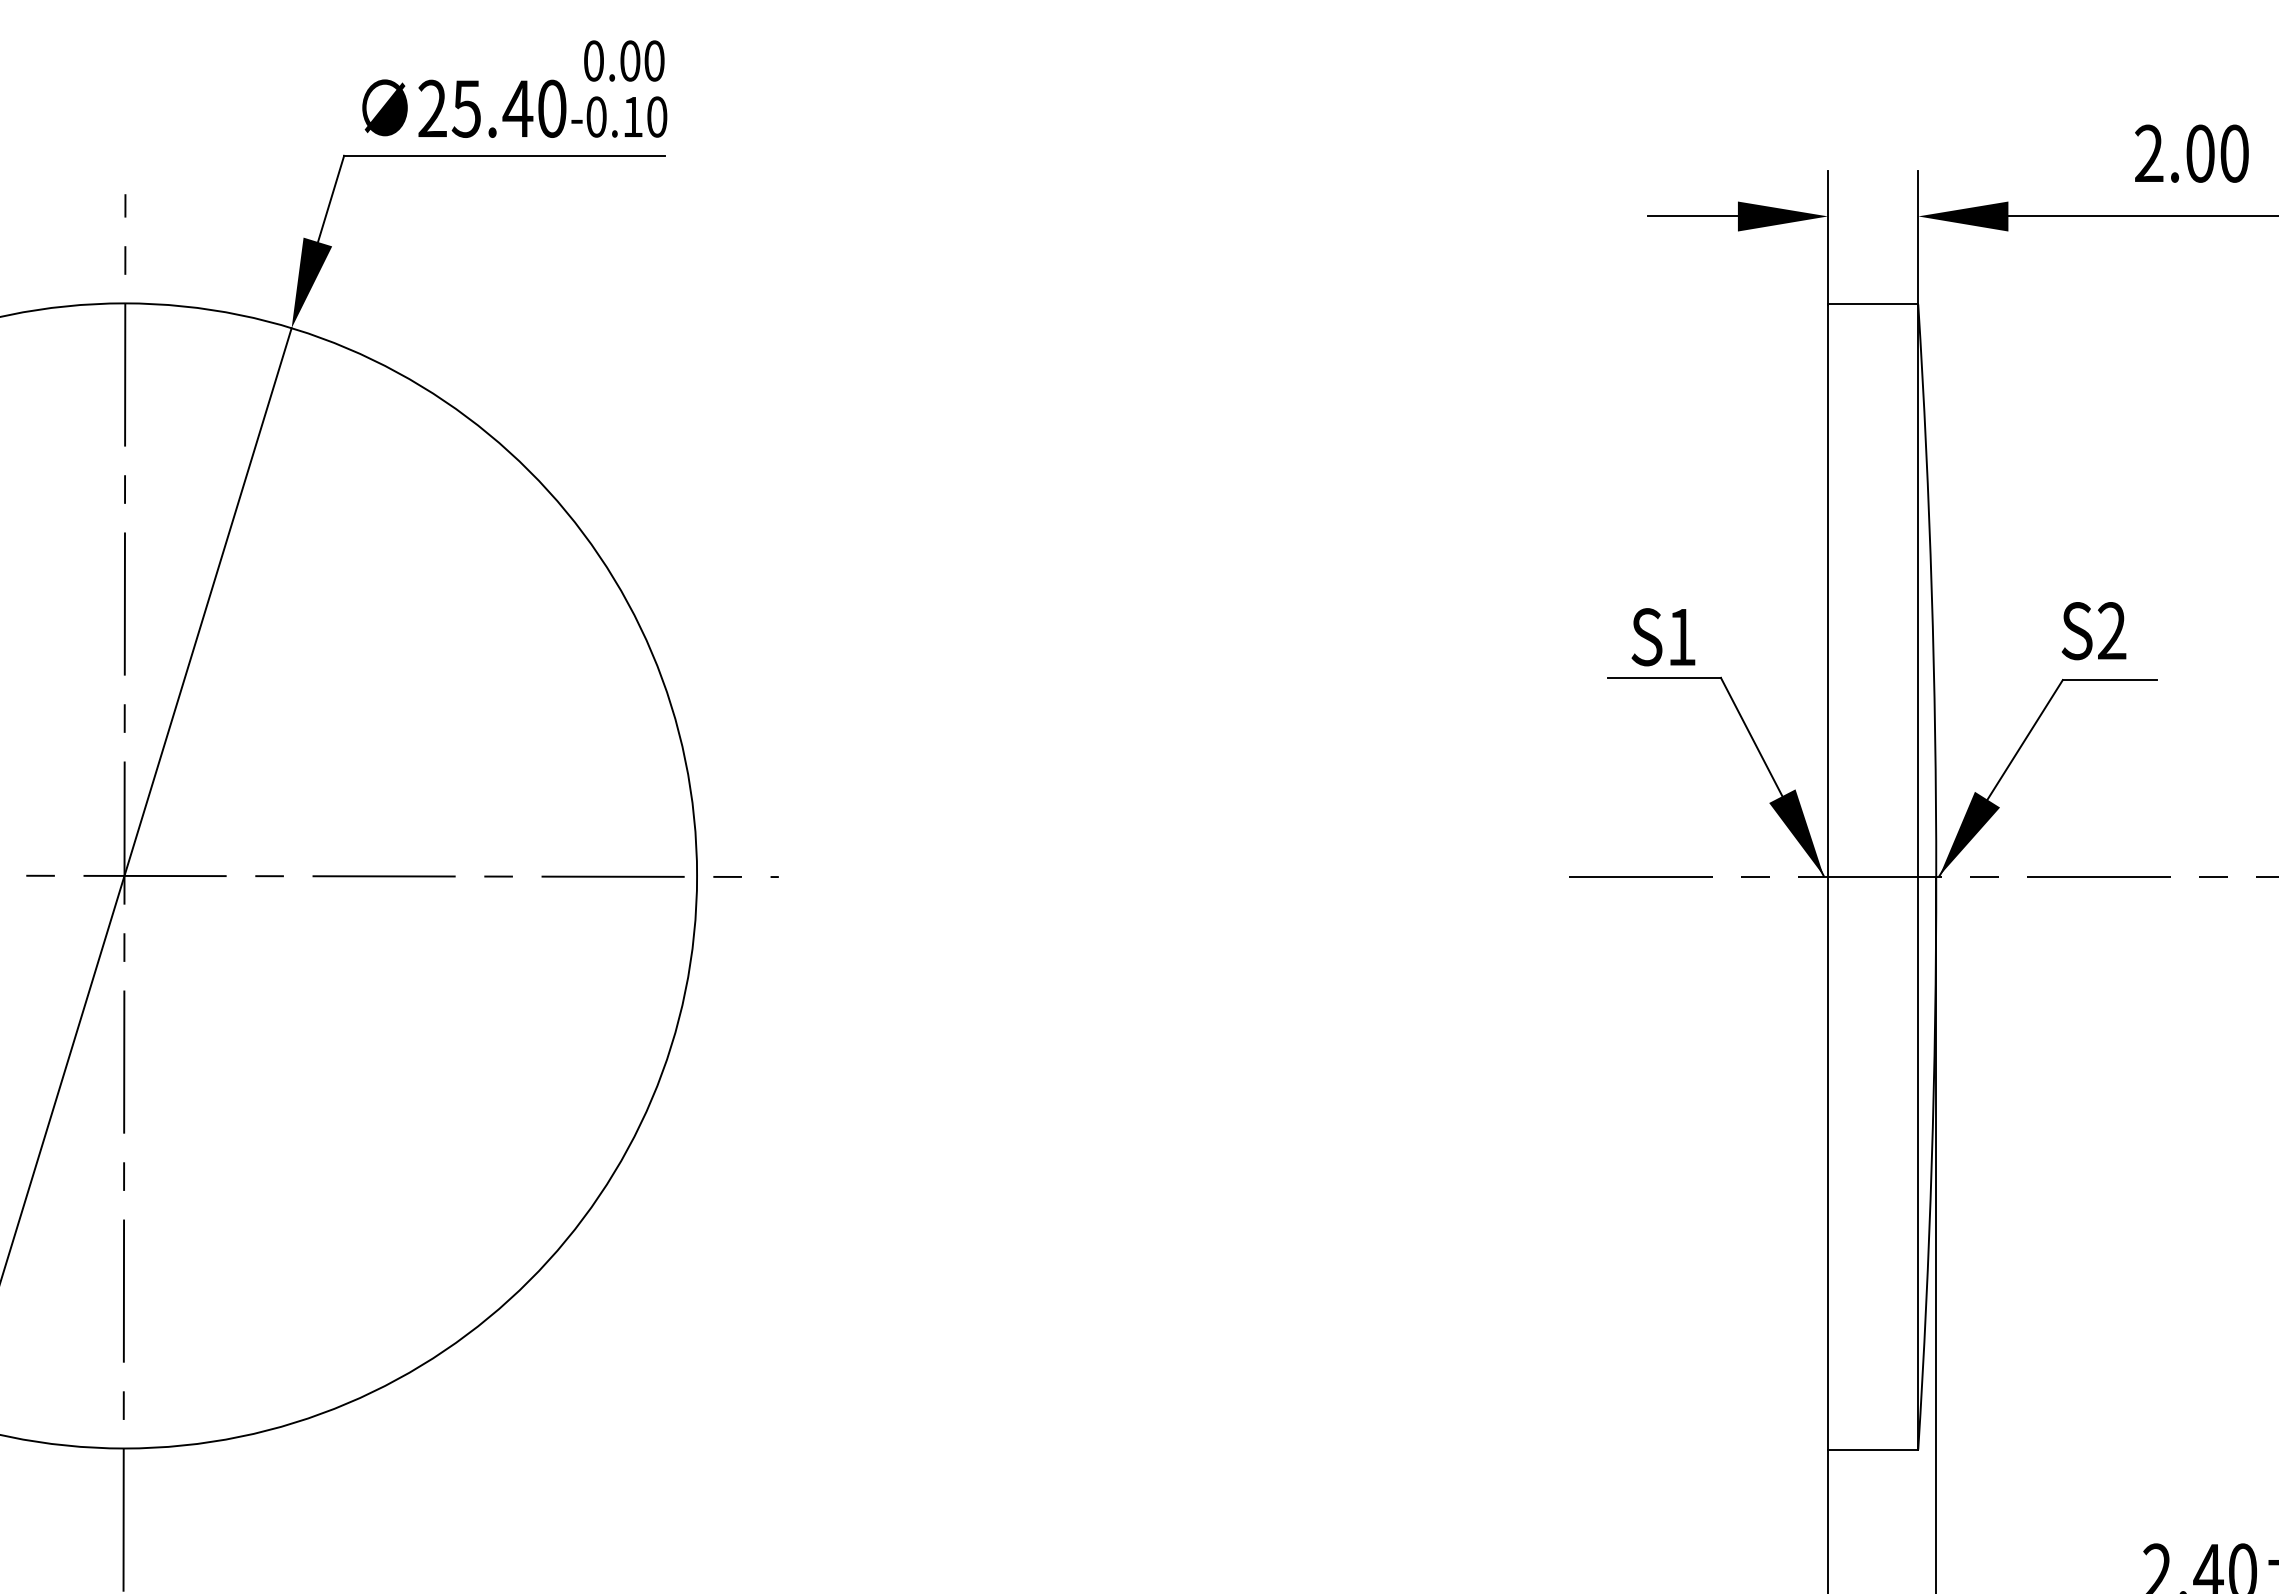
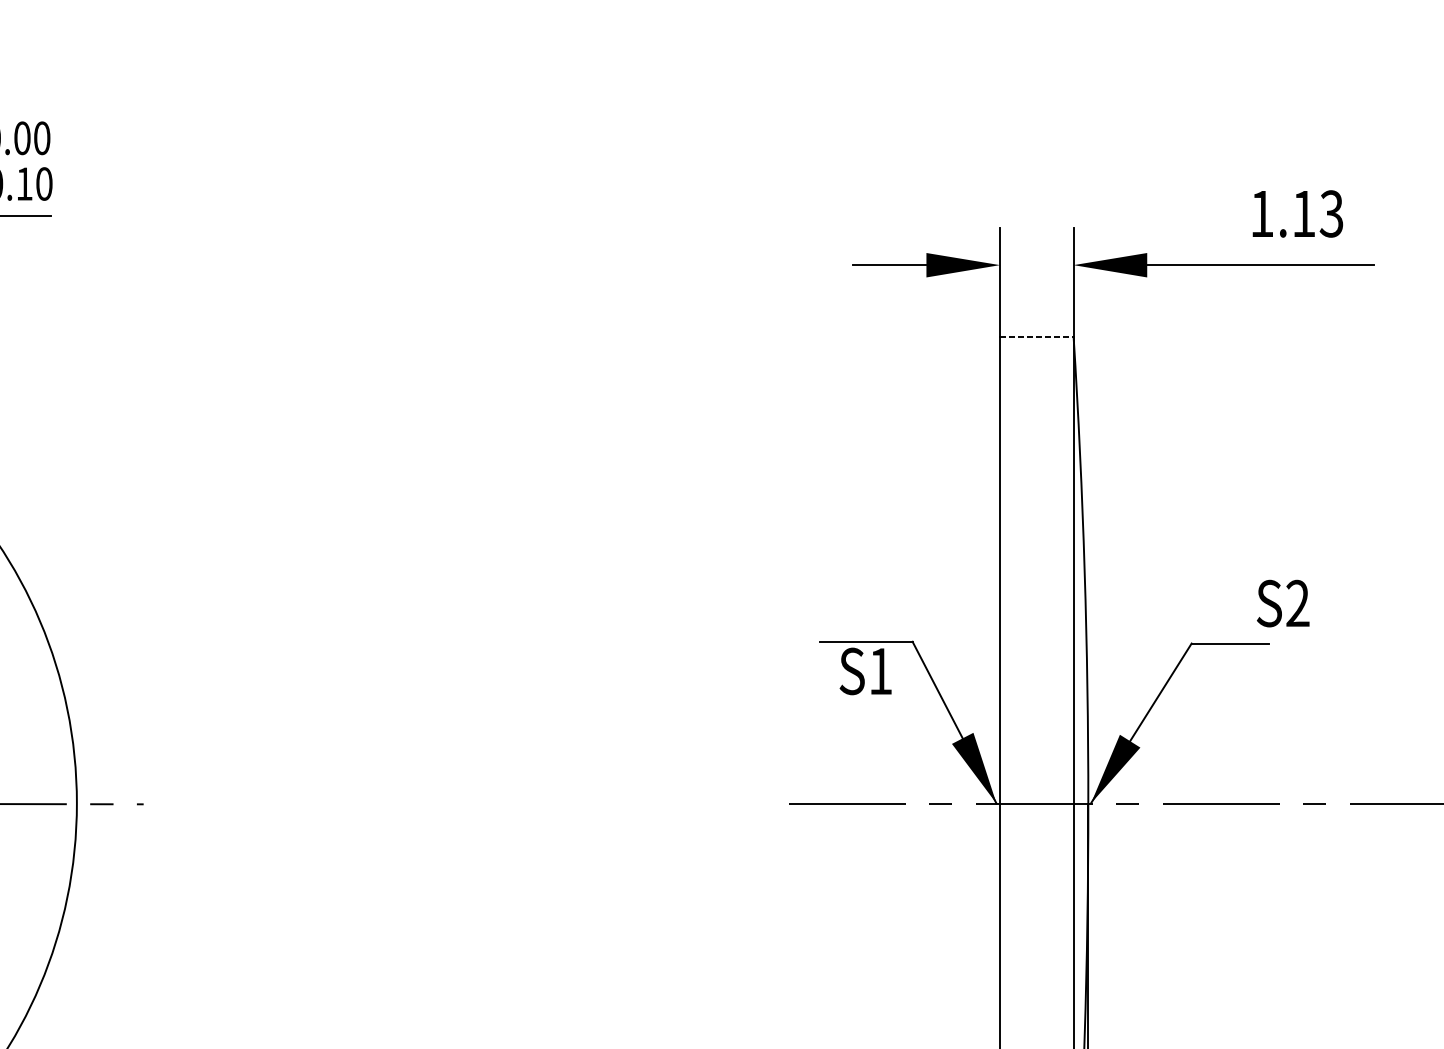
text: (2191, 153) -> (1296, 213), 2.00 -> 1.13
line: (1873, 304) -> (1037, 337), solid -> dashed
text: (2093, 631) -> (1282, 603), moved
text: (1663, 637) -> (865, 671), moved

